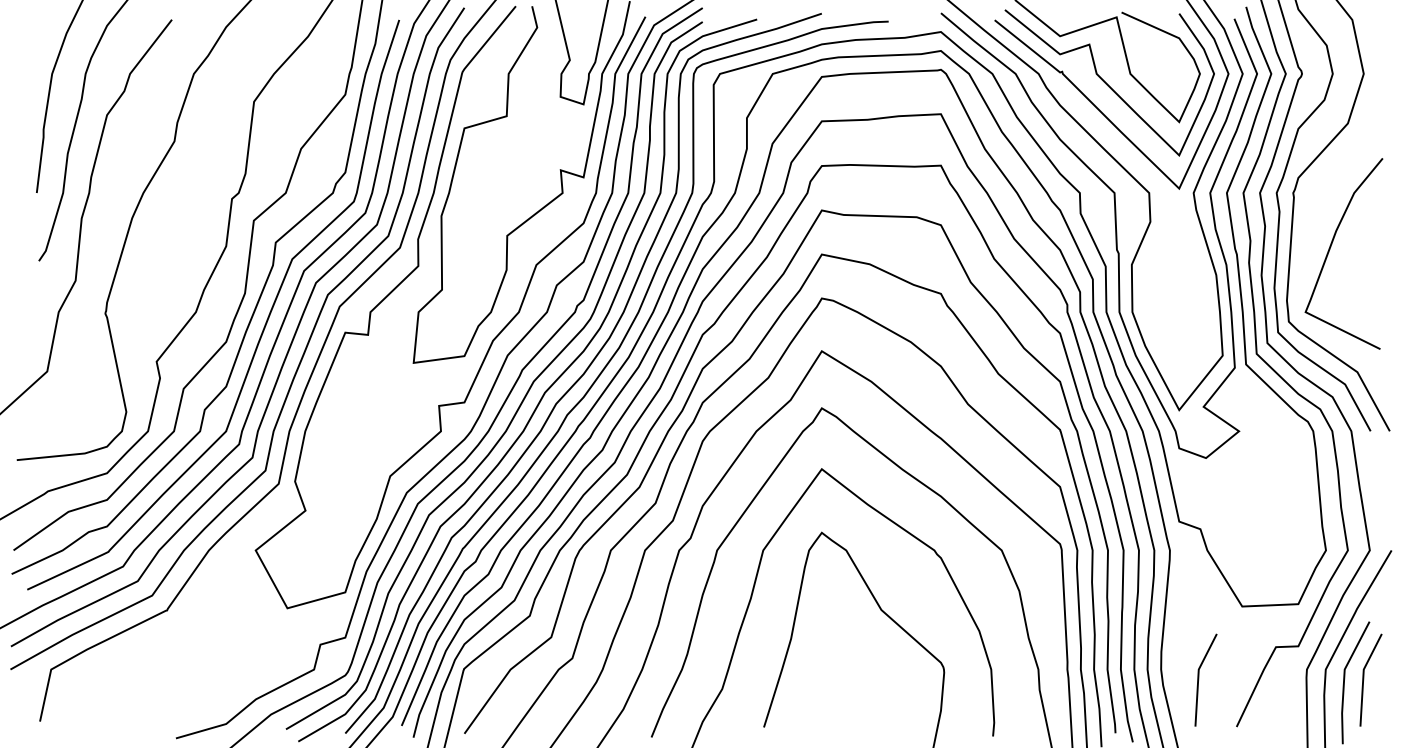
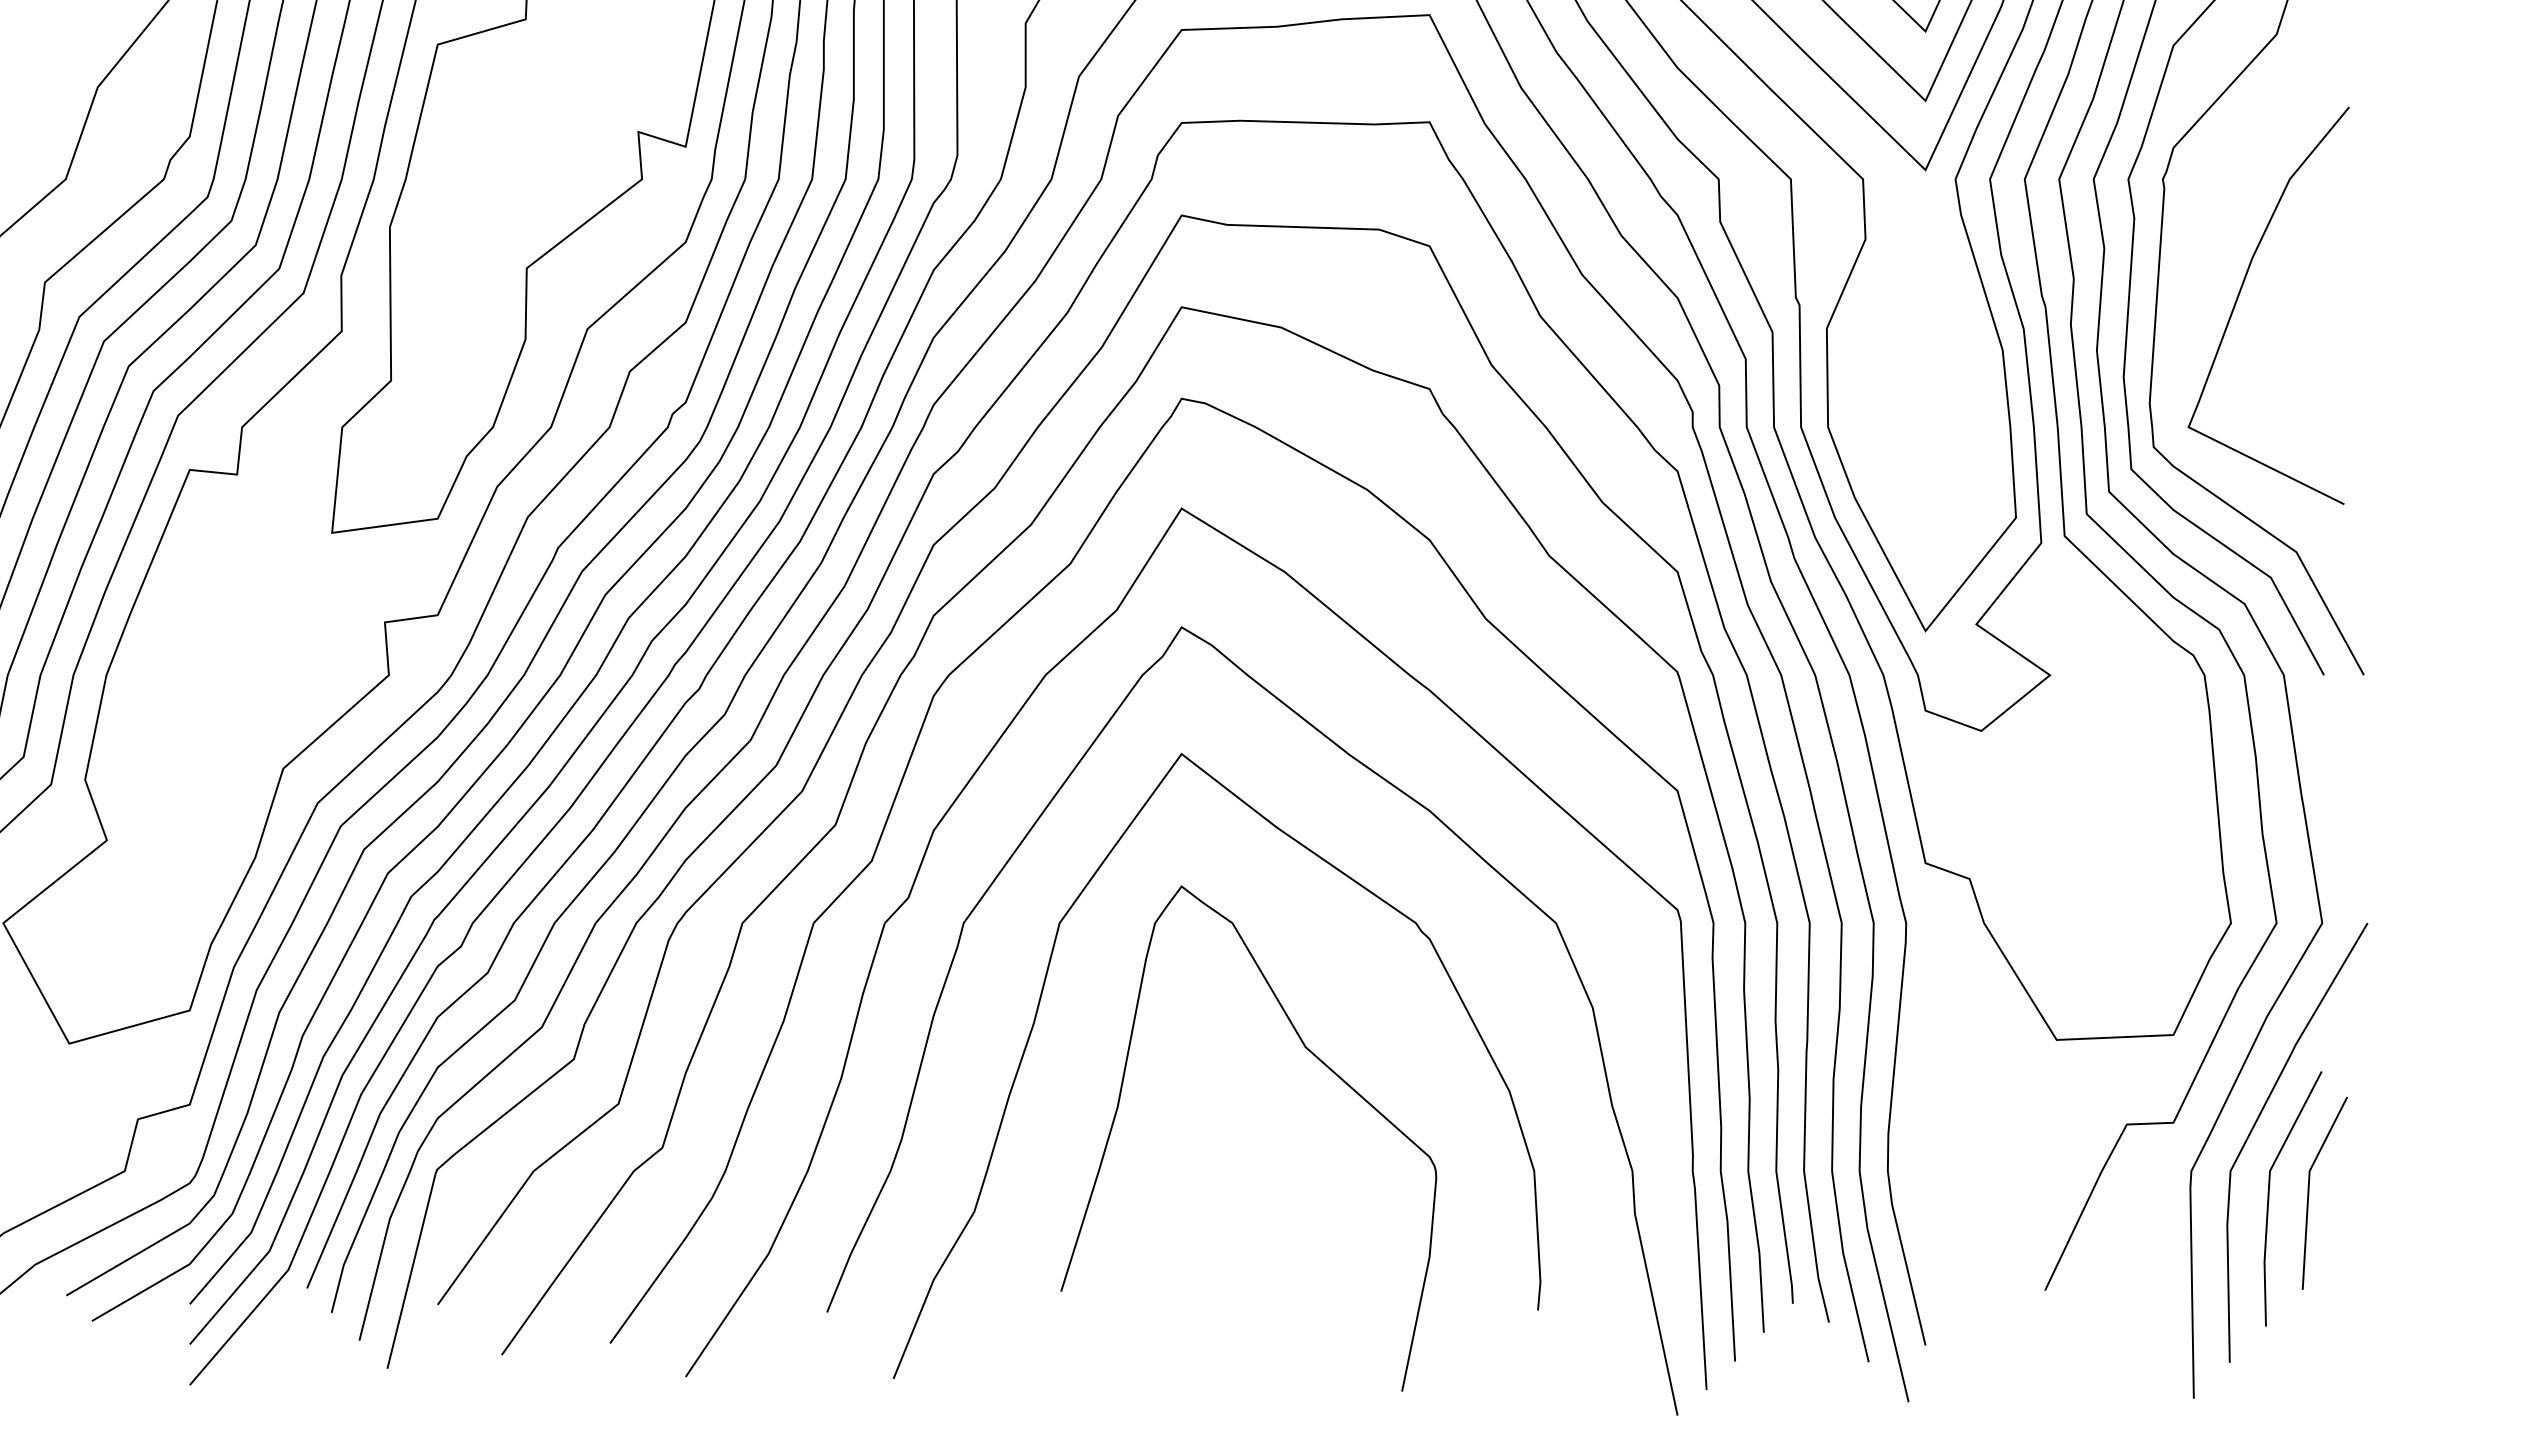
line: (1199, 679) -> (1967, 1191), removed

